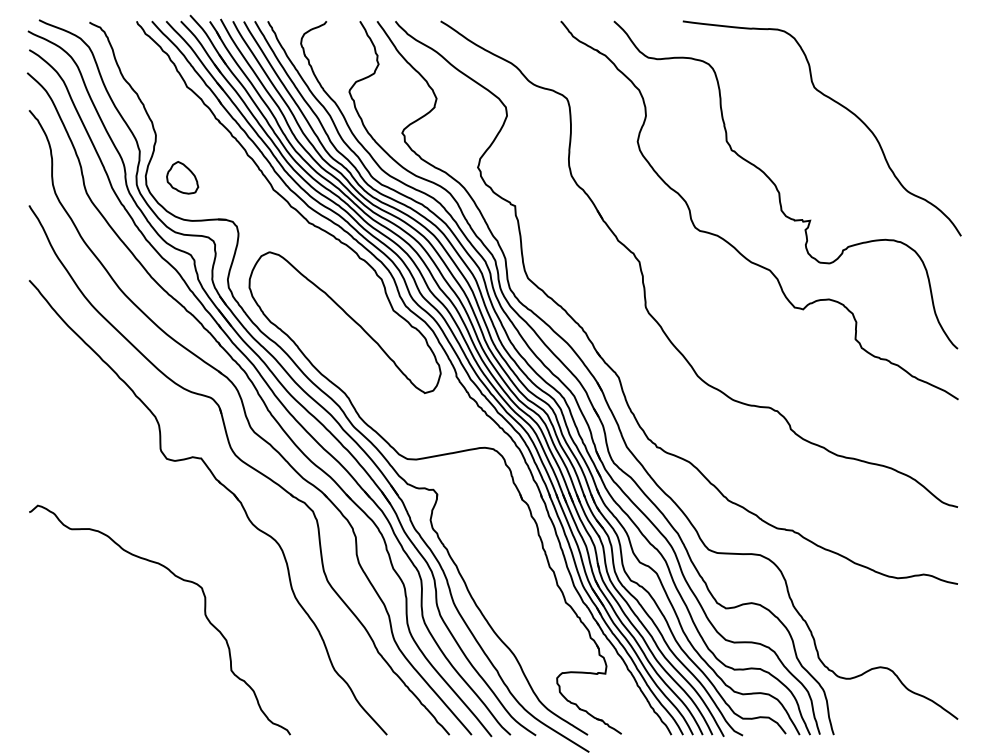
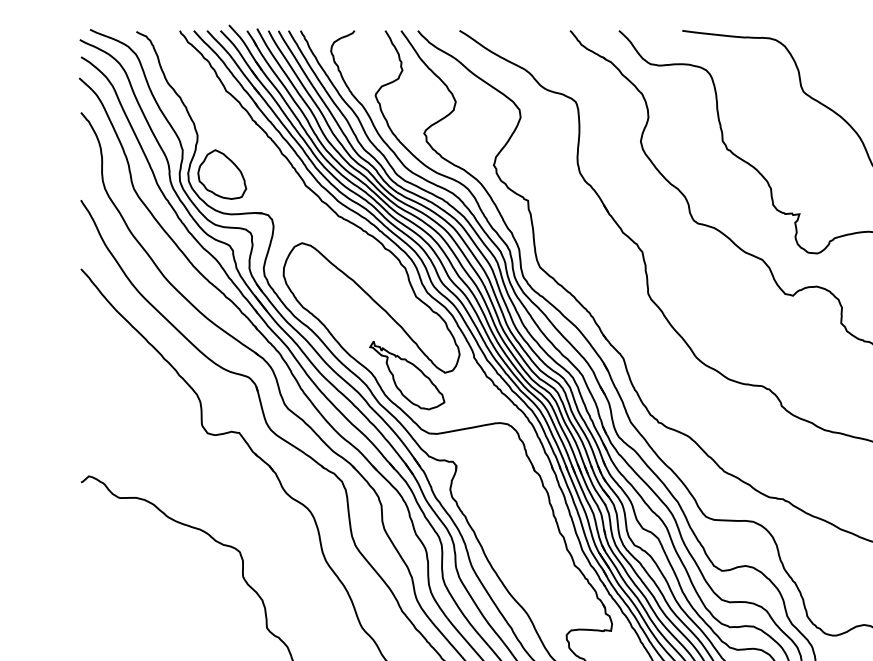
part: (182, 177) -> (222, 174), size x1.67
part: (383, 395) -> (406, 374), added

